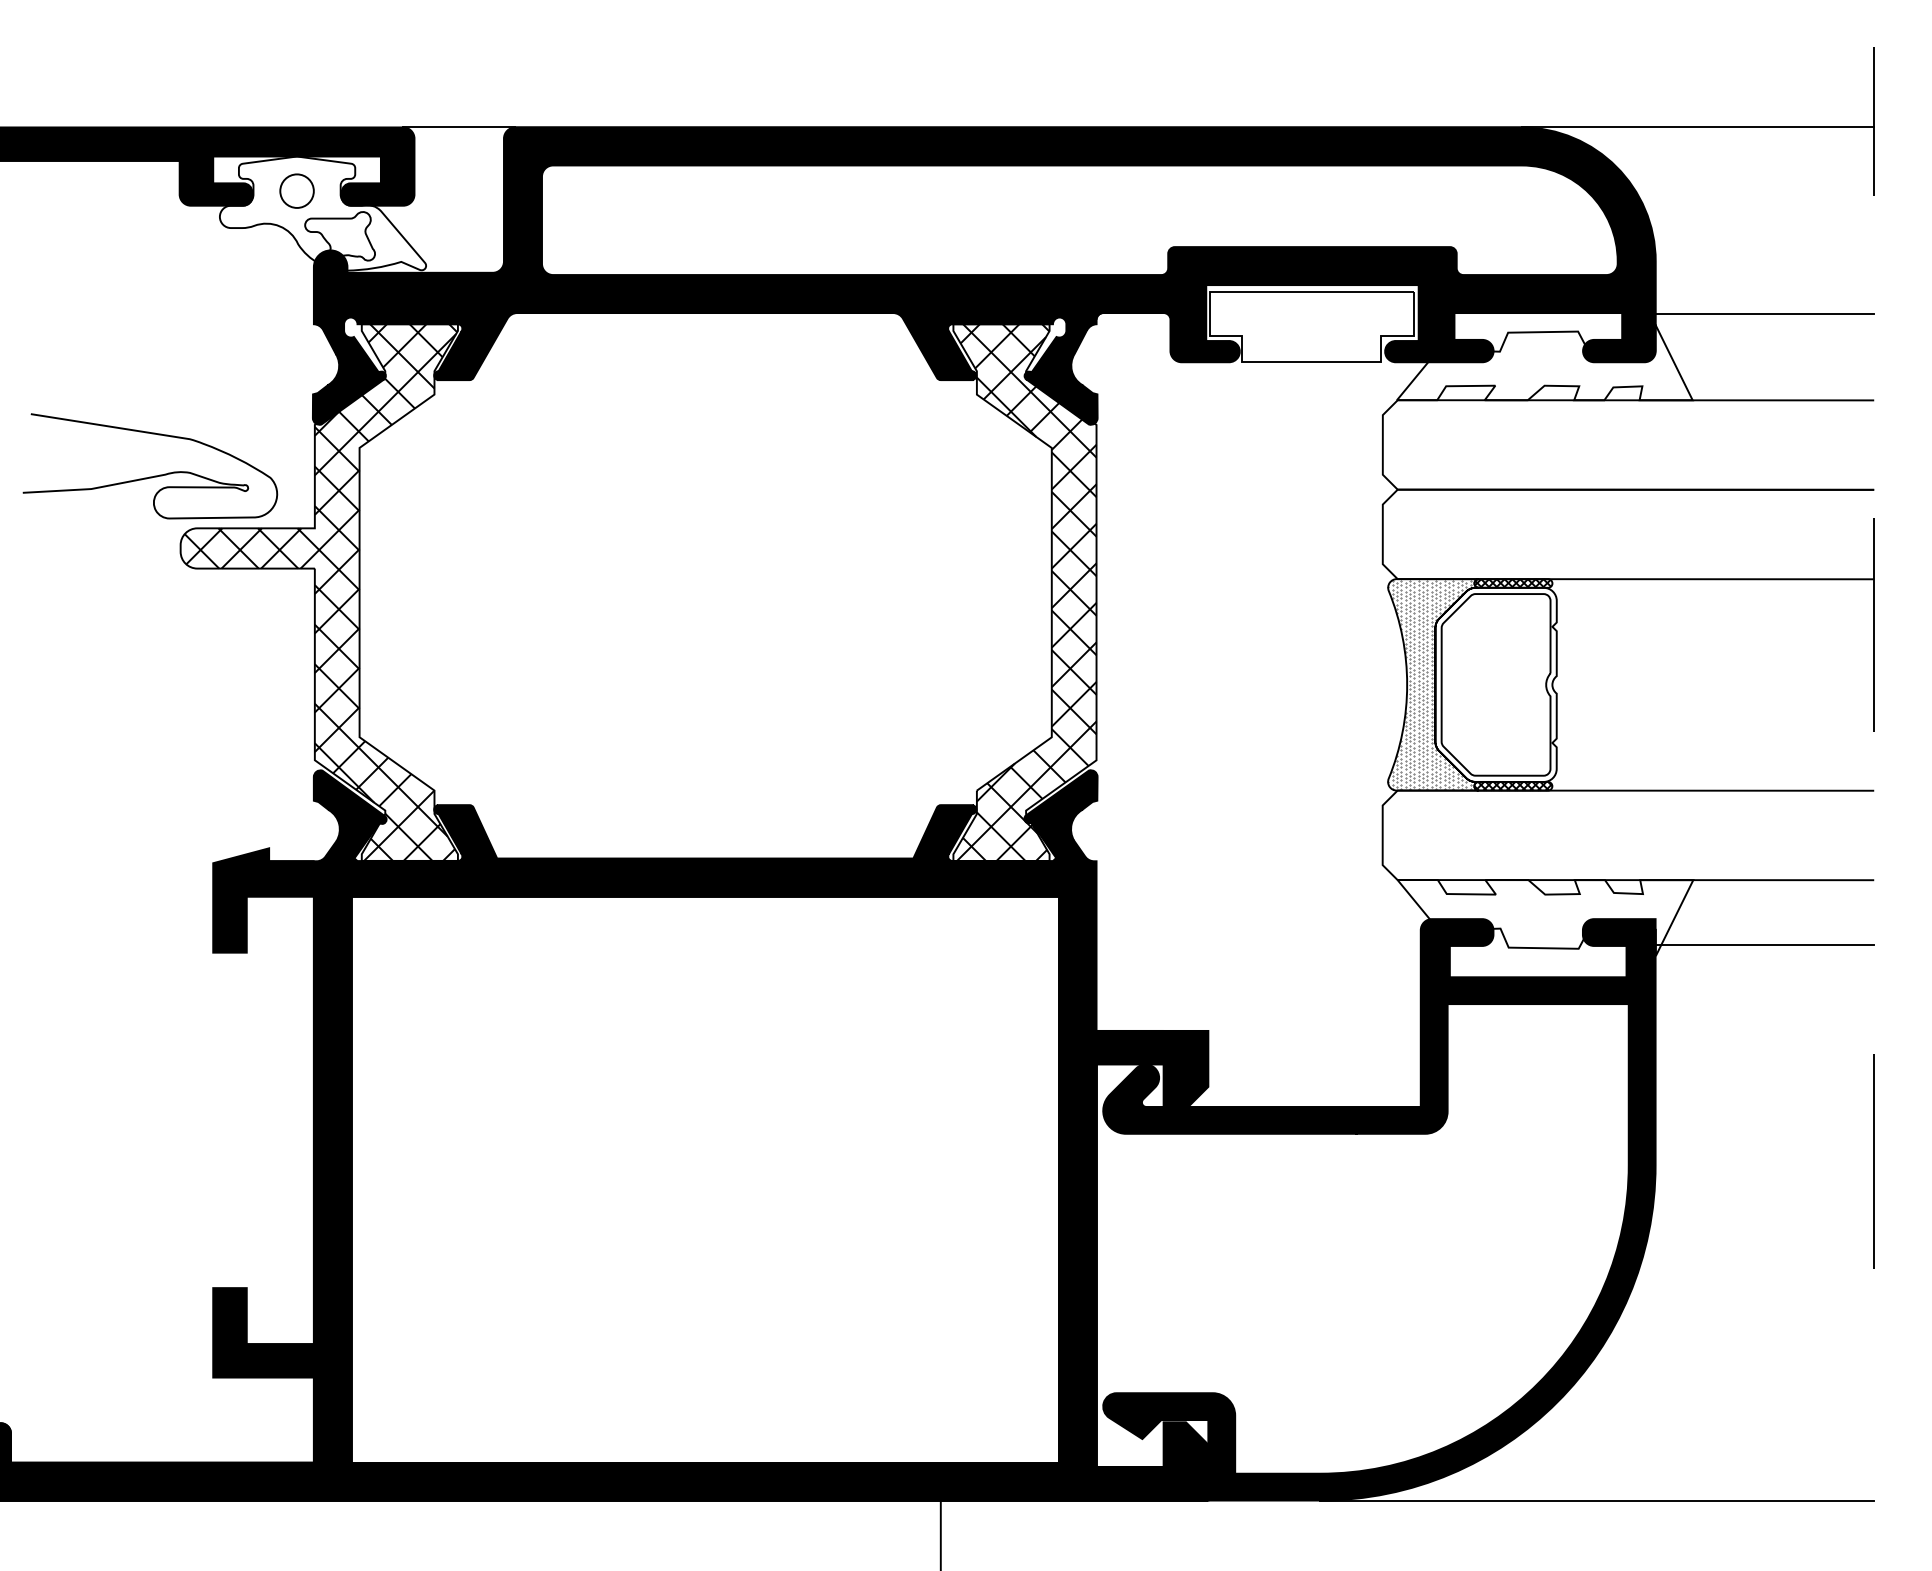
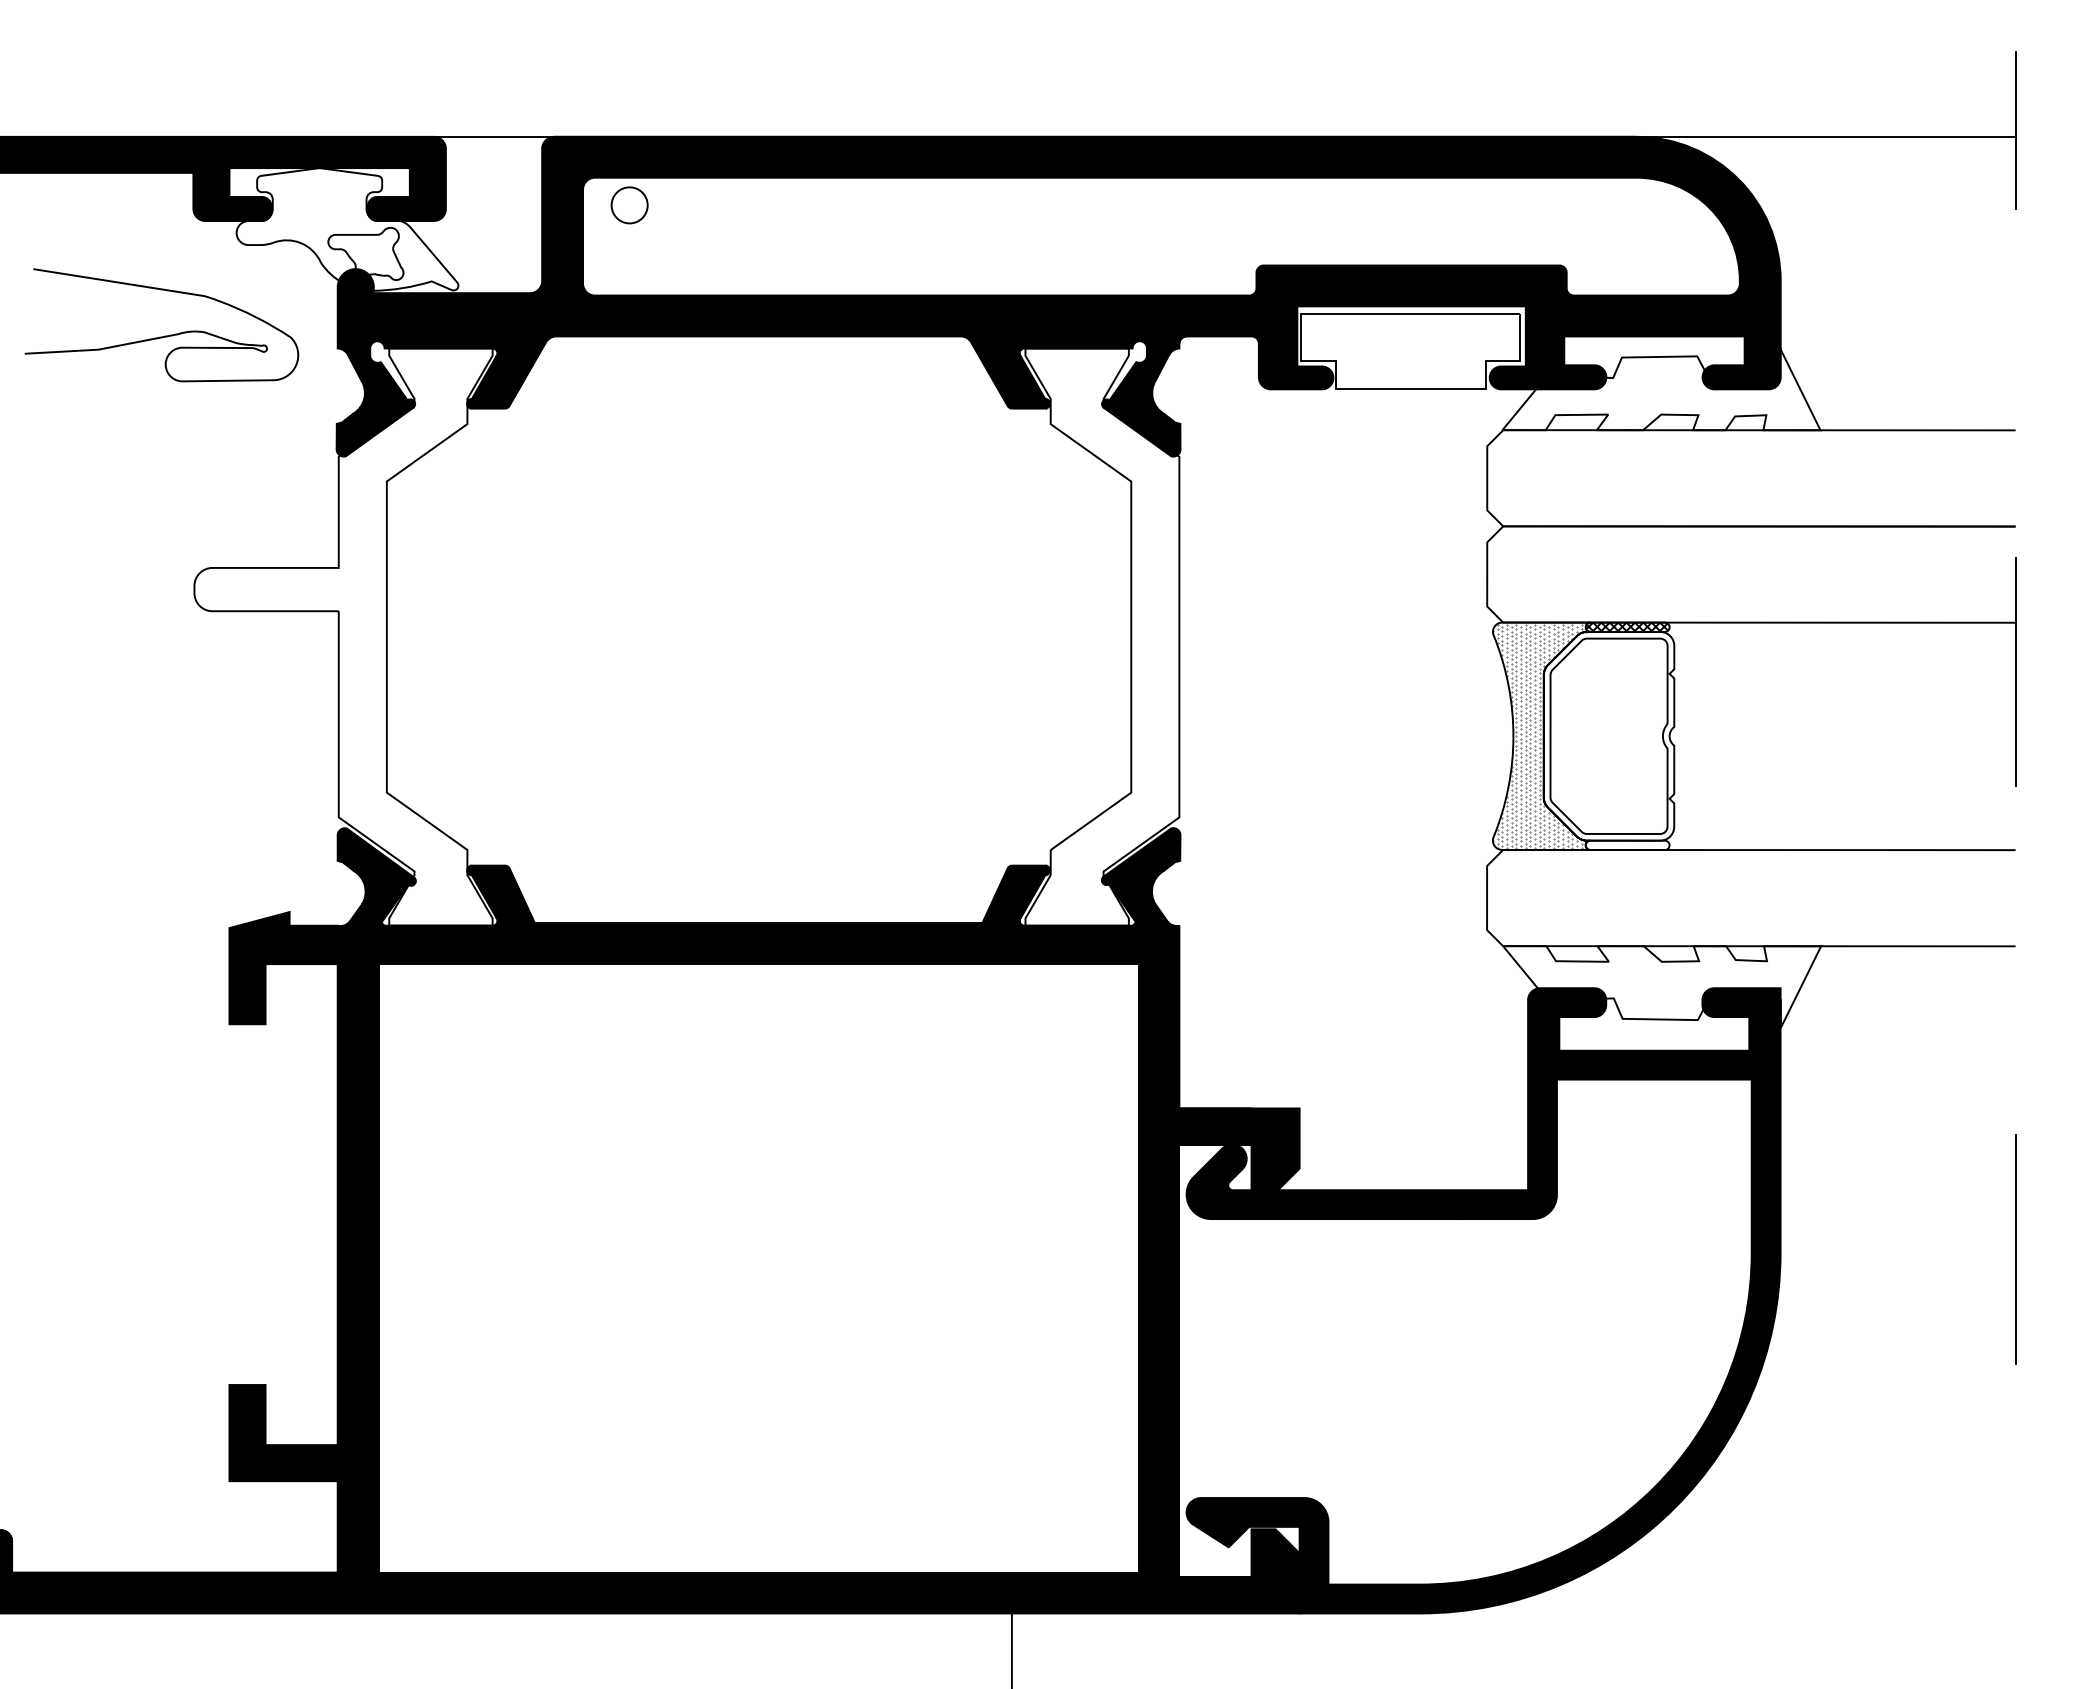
circle: (296, 191) -> (629, 205), moved
line: (1764, 314) -> (1897, 337), removed
curve: (153, 475) -> (165, 335), moved
hatch: (320, 592) -> (344, 636), removed
hatch: (1026, 592) -> (1104, 636), removed
hatch: (1513, 786) -> (1627, 845), removed
line: (1764, 945) -> (1897, 1016), removed
line: (1596, 1500) -> (1717, 1613), removed

